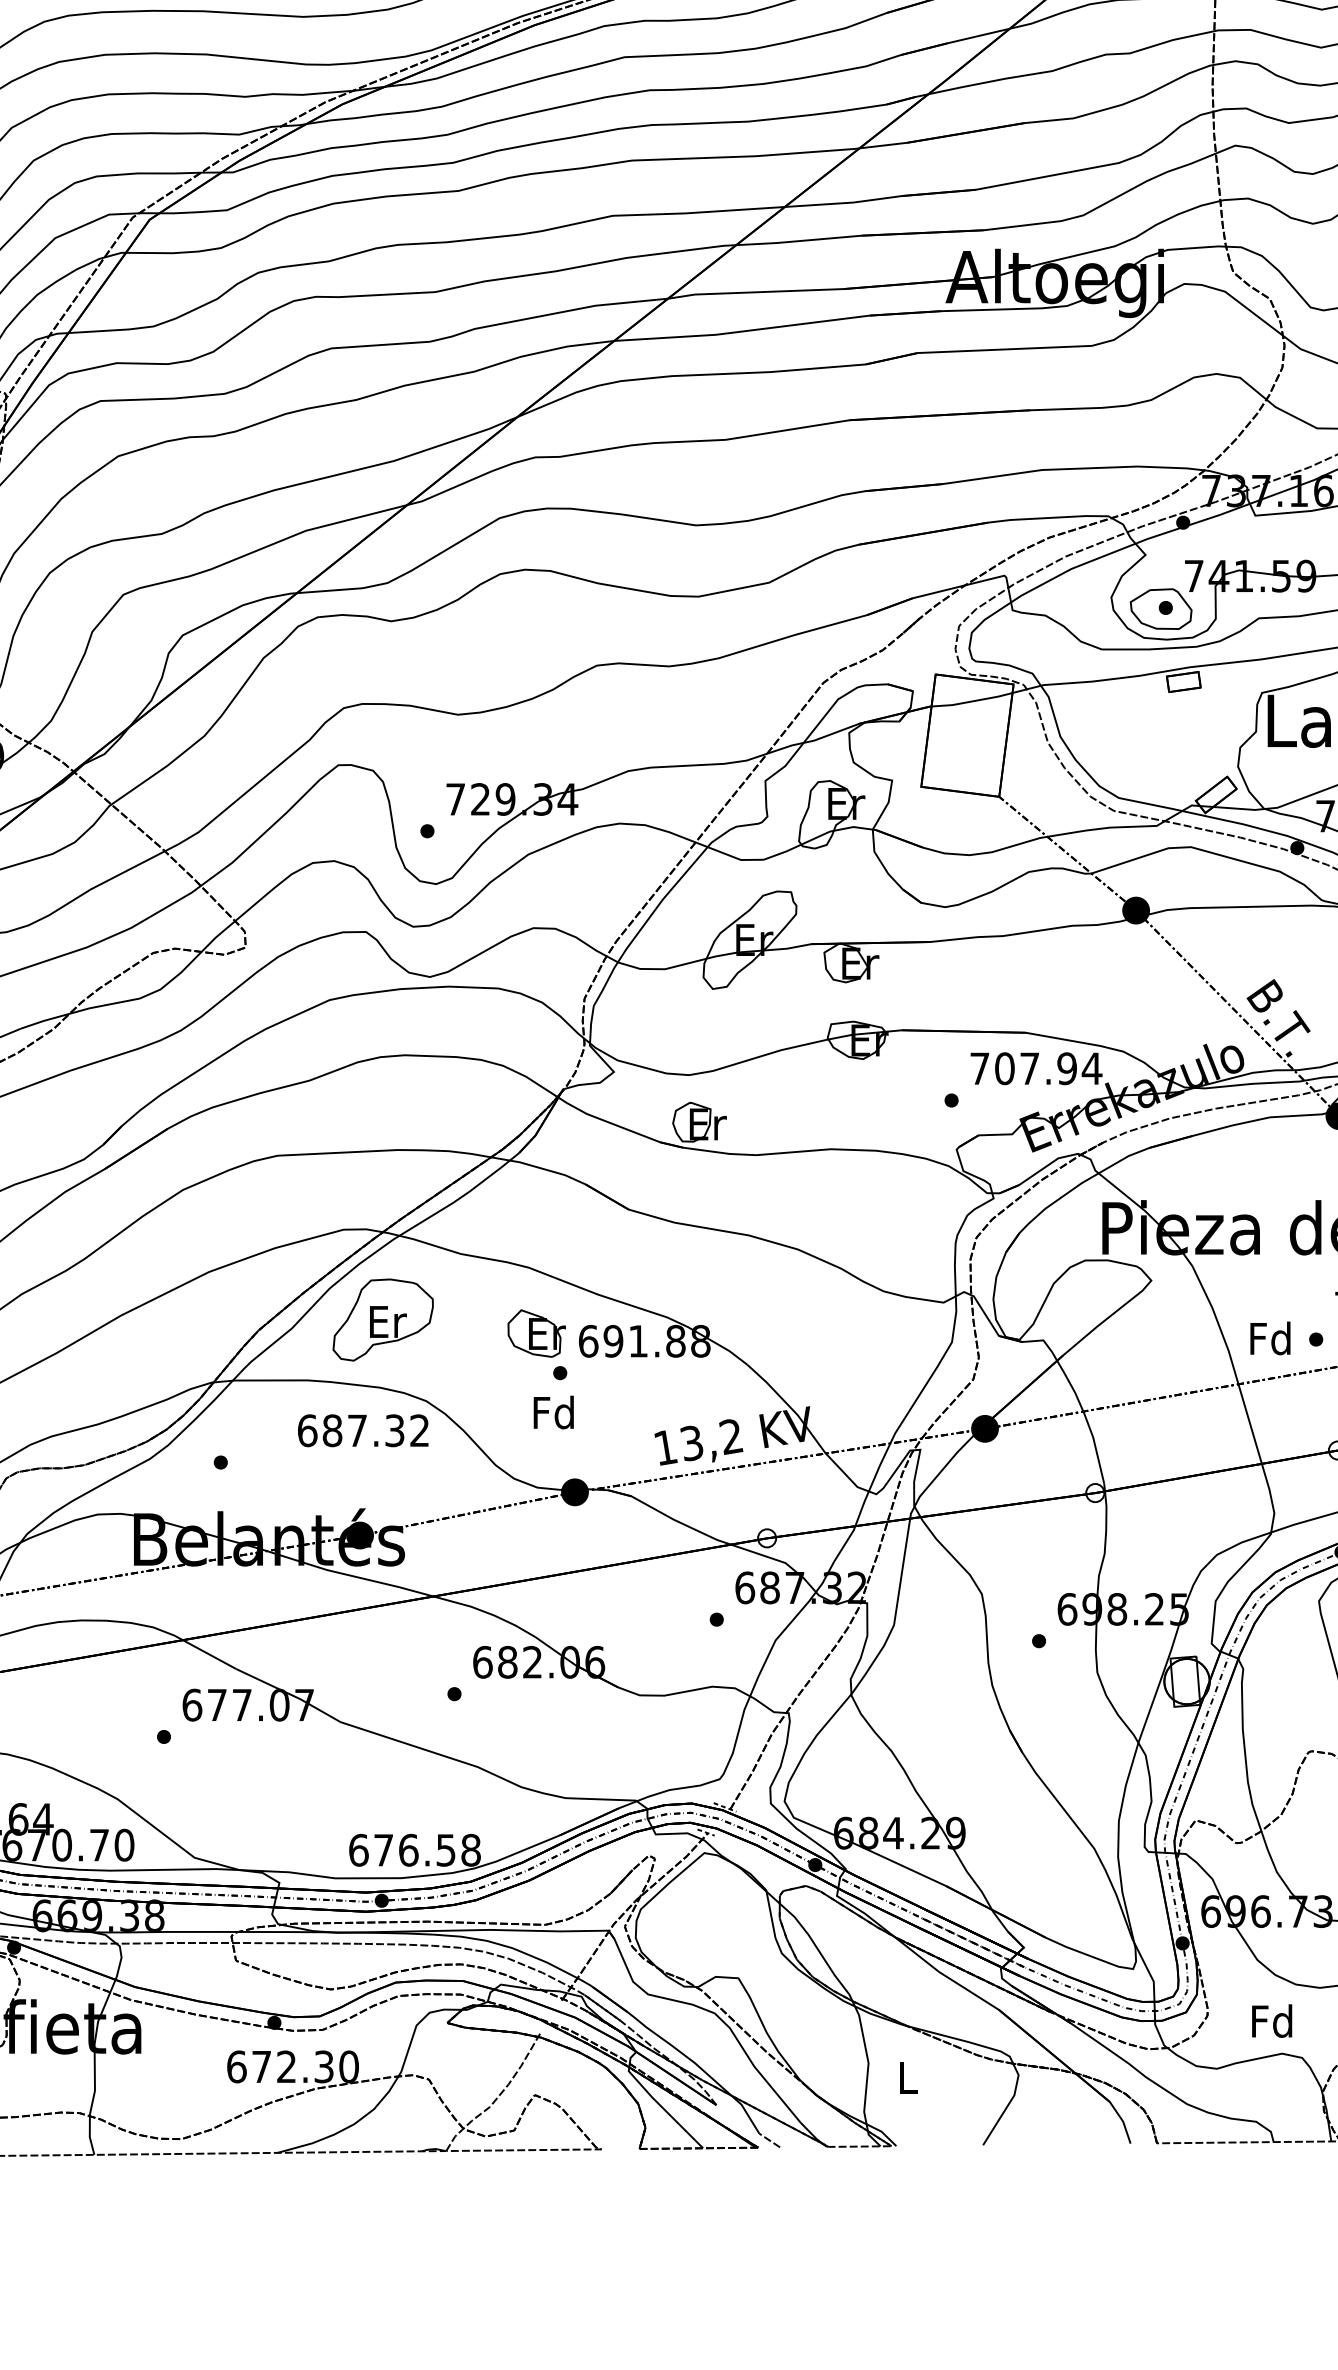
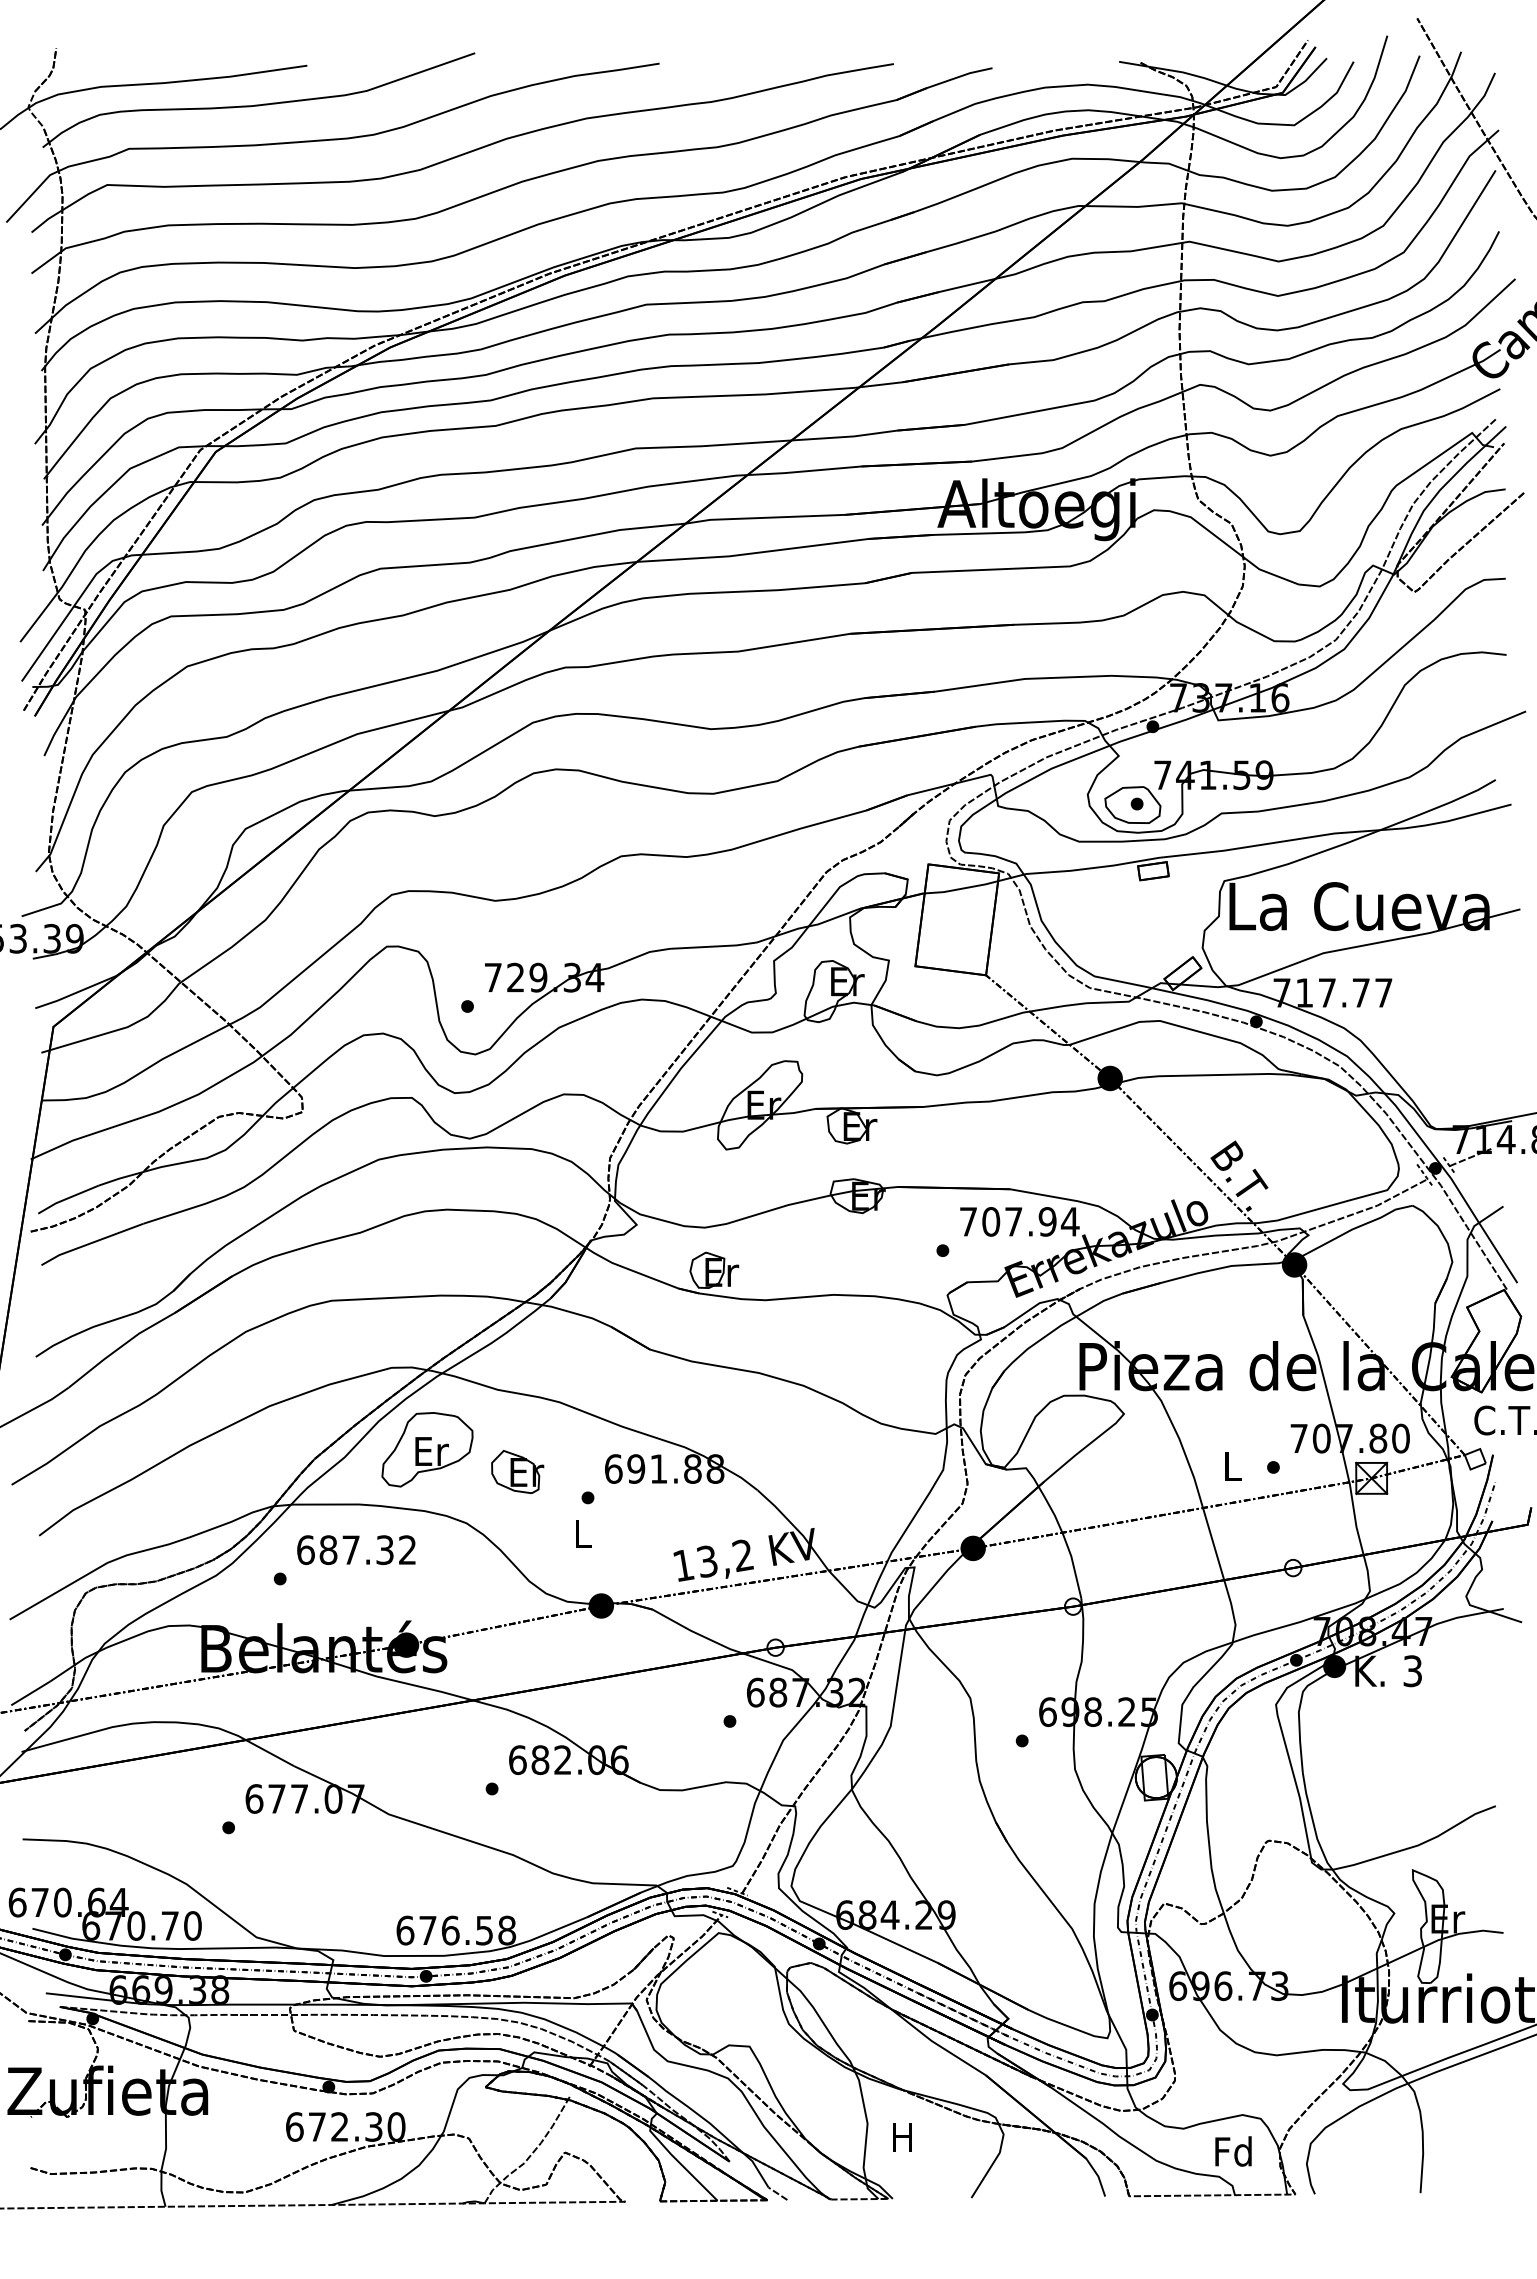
part: (536, 1334) -> (517, 1472), moved
text: (1269, 1338) -> (1231, 1466), Fd -> L
text: (554, 1412) -> (582, 1533), Fd -> L
text: (363, 1430) -> (356, 1549), moved
text: (1272, 2021) -> (1233, 2151), moved
text: (907, 2078) -> (902, 2137), L -> H

